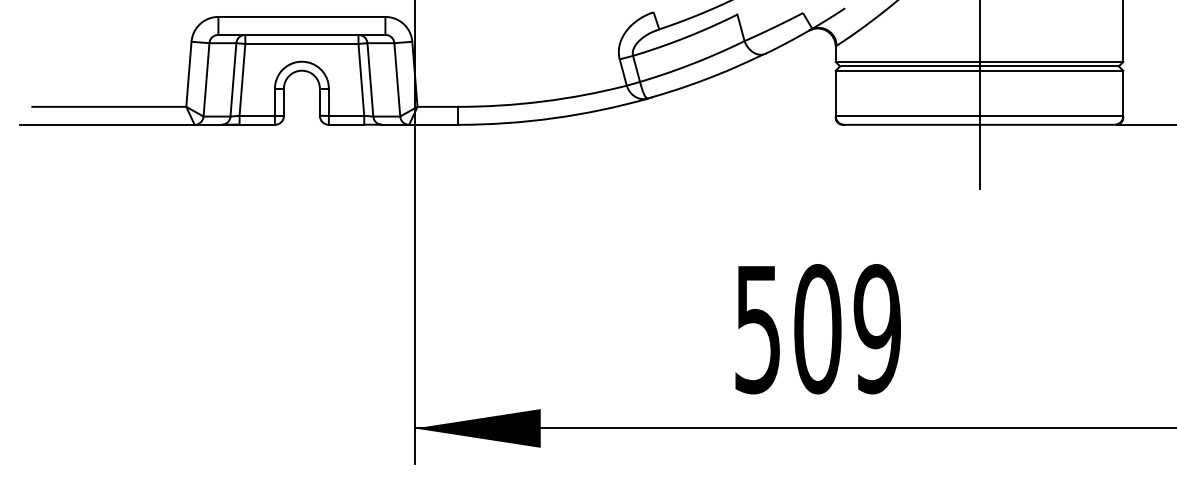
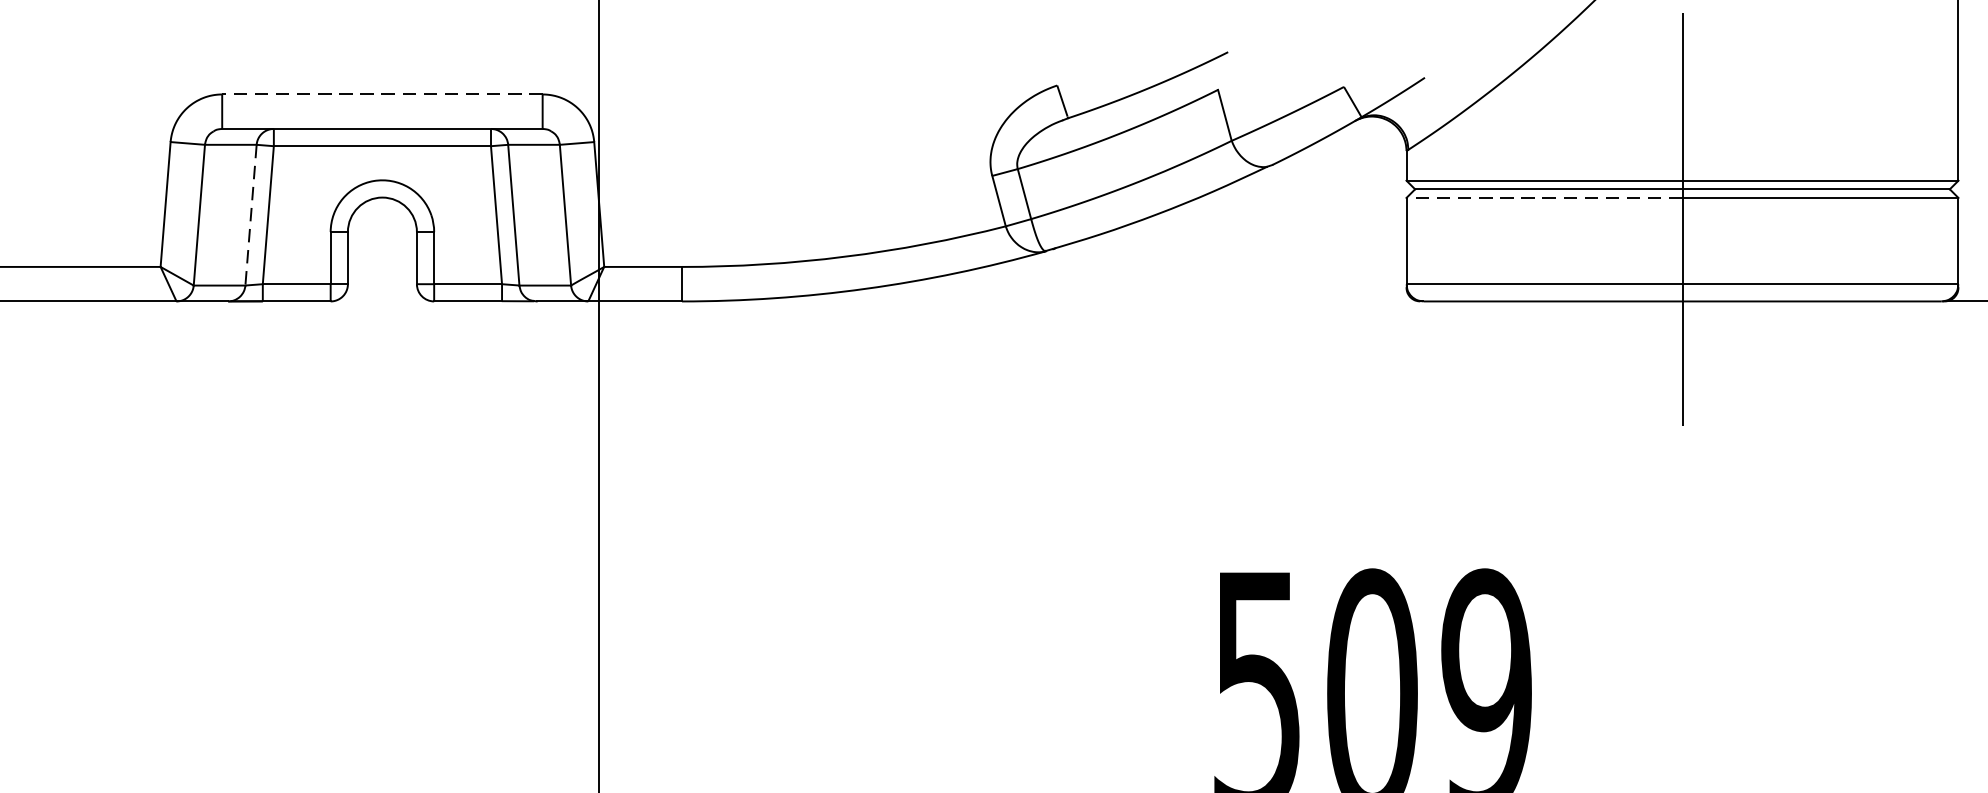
line: (301, 16) -> (381, 93), solid -> dashed
line: (907, 70) -> (1544, 197), solid -> dashed
line: (233, 79) -> (251, 214), solid -> dashed

